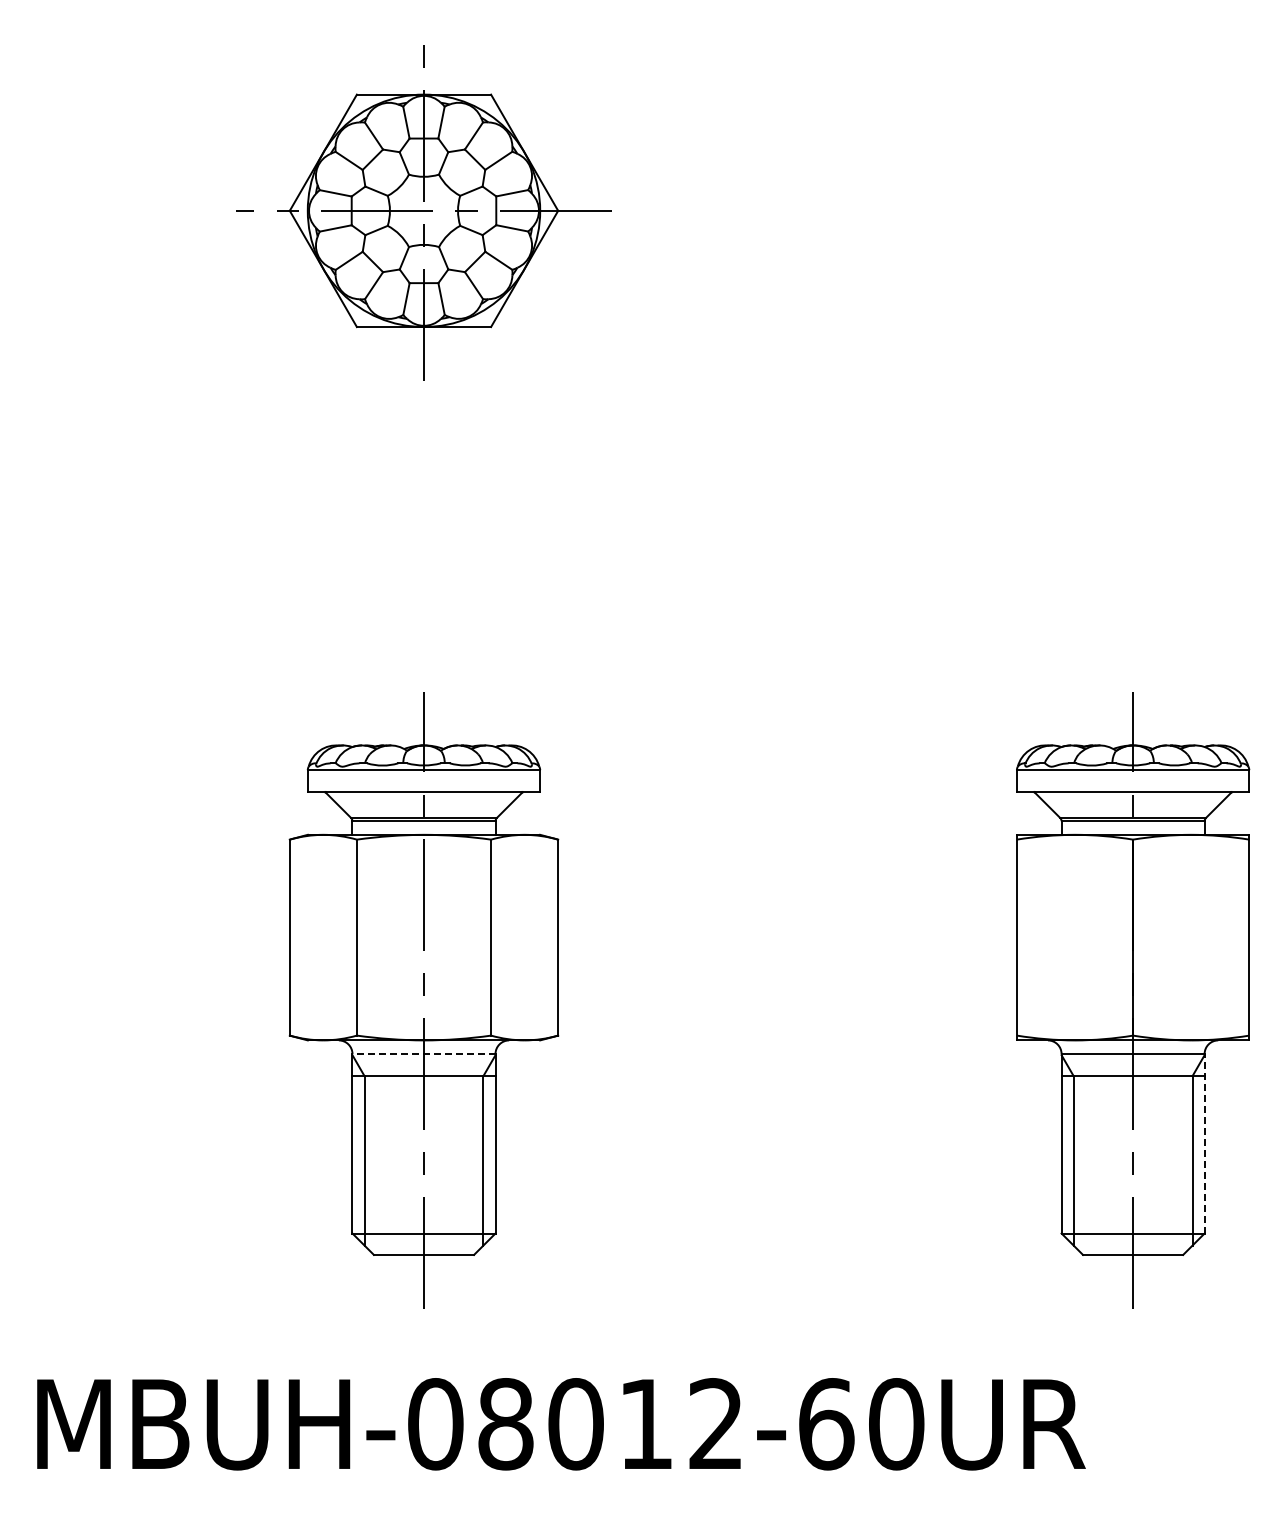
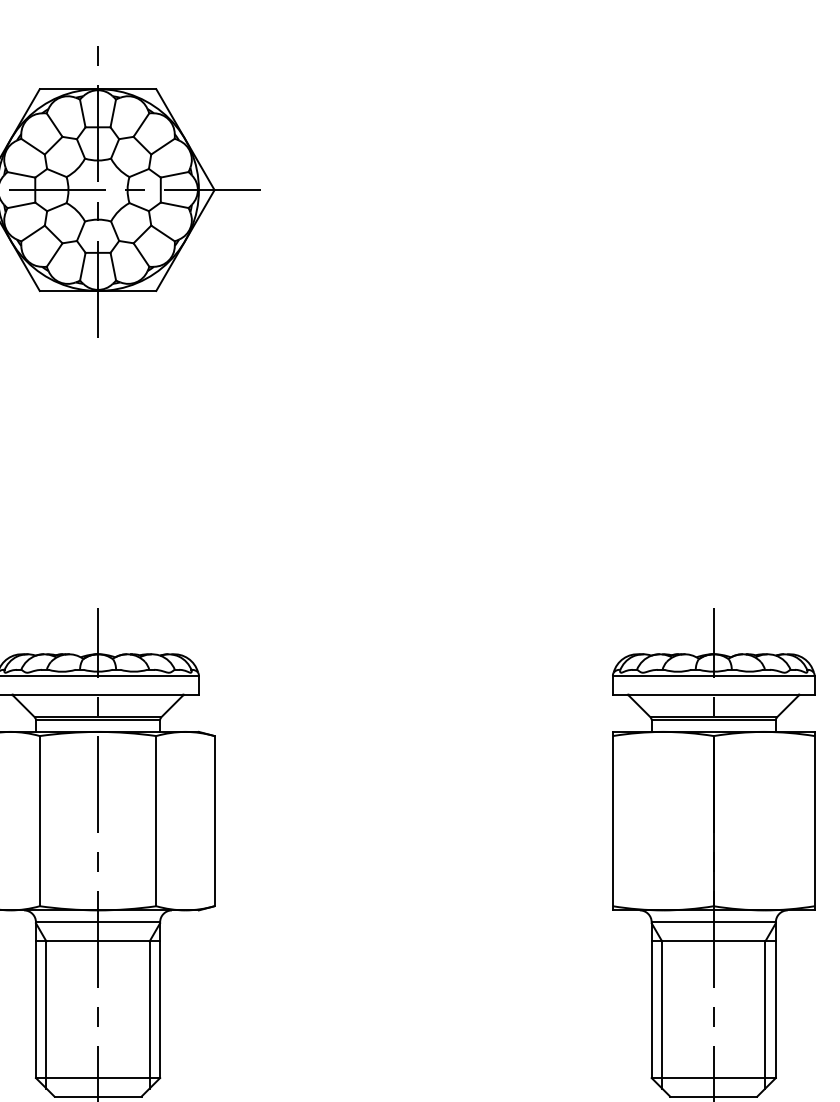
line: (424, 1054) -> (98, 922), dashed -> solid
line: (1204, 1143) -> (775, 999), dashed -> solid

